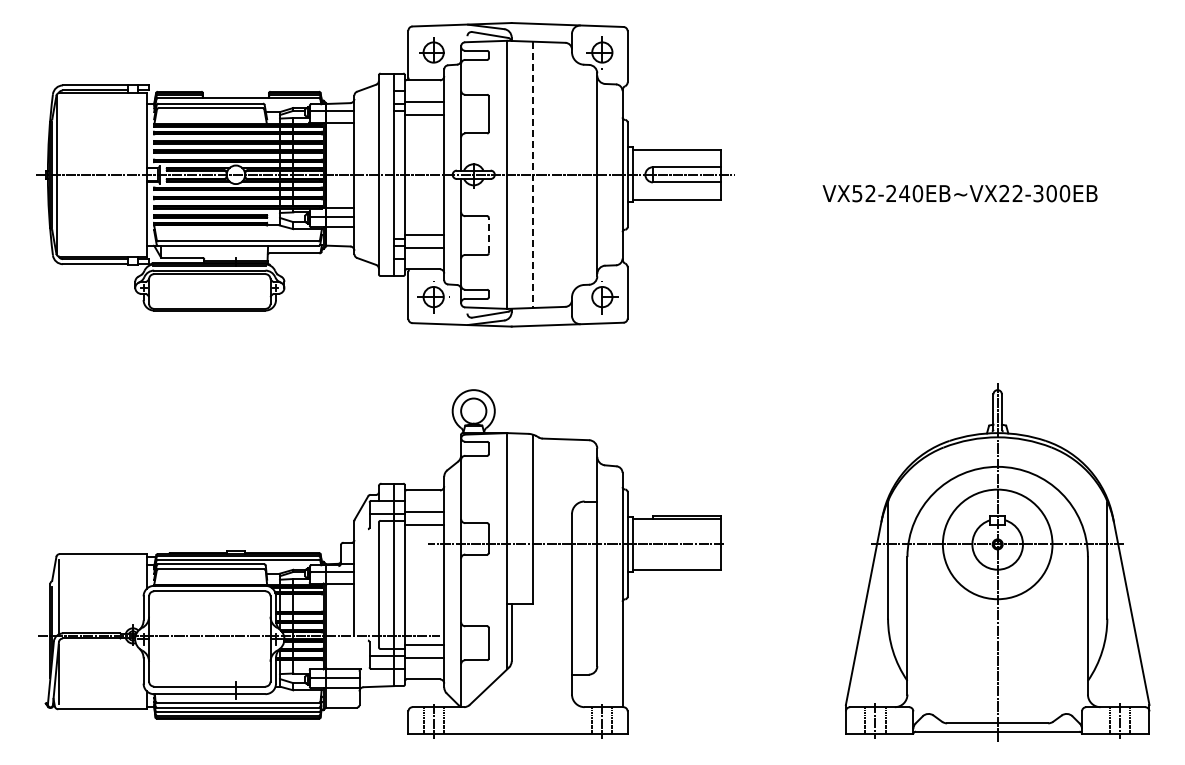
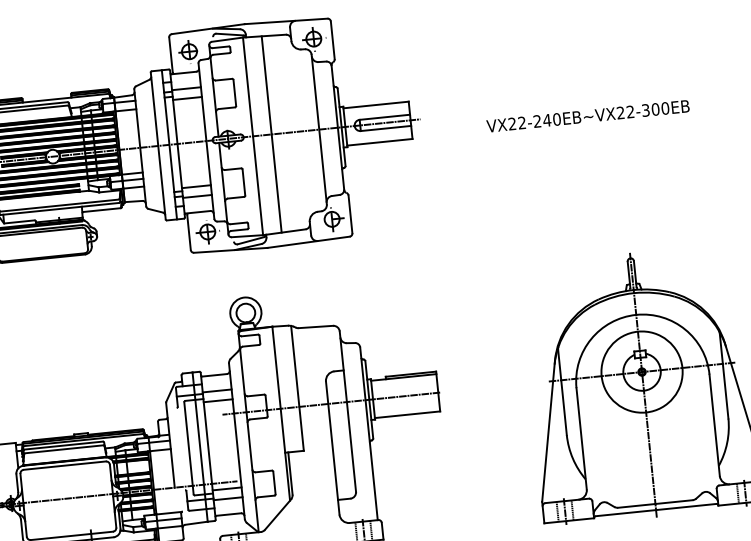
line: (532, 175) -> (271, 134), dashed -> solid
text: (857, 193) -> (512, 123), VX52-240EB~VX22-300EB -> VX22-240EB~VX22-300EB
line: (488, 235) -> (243, 182), dashed -> solid

